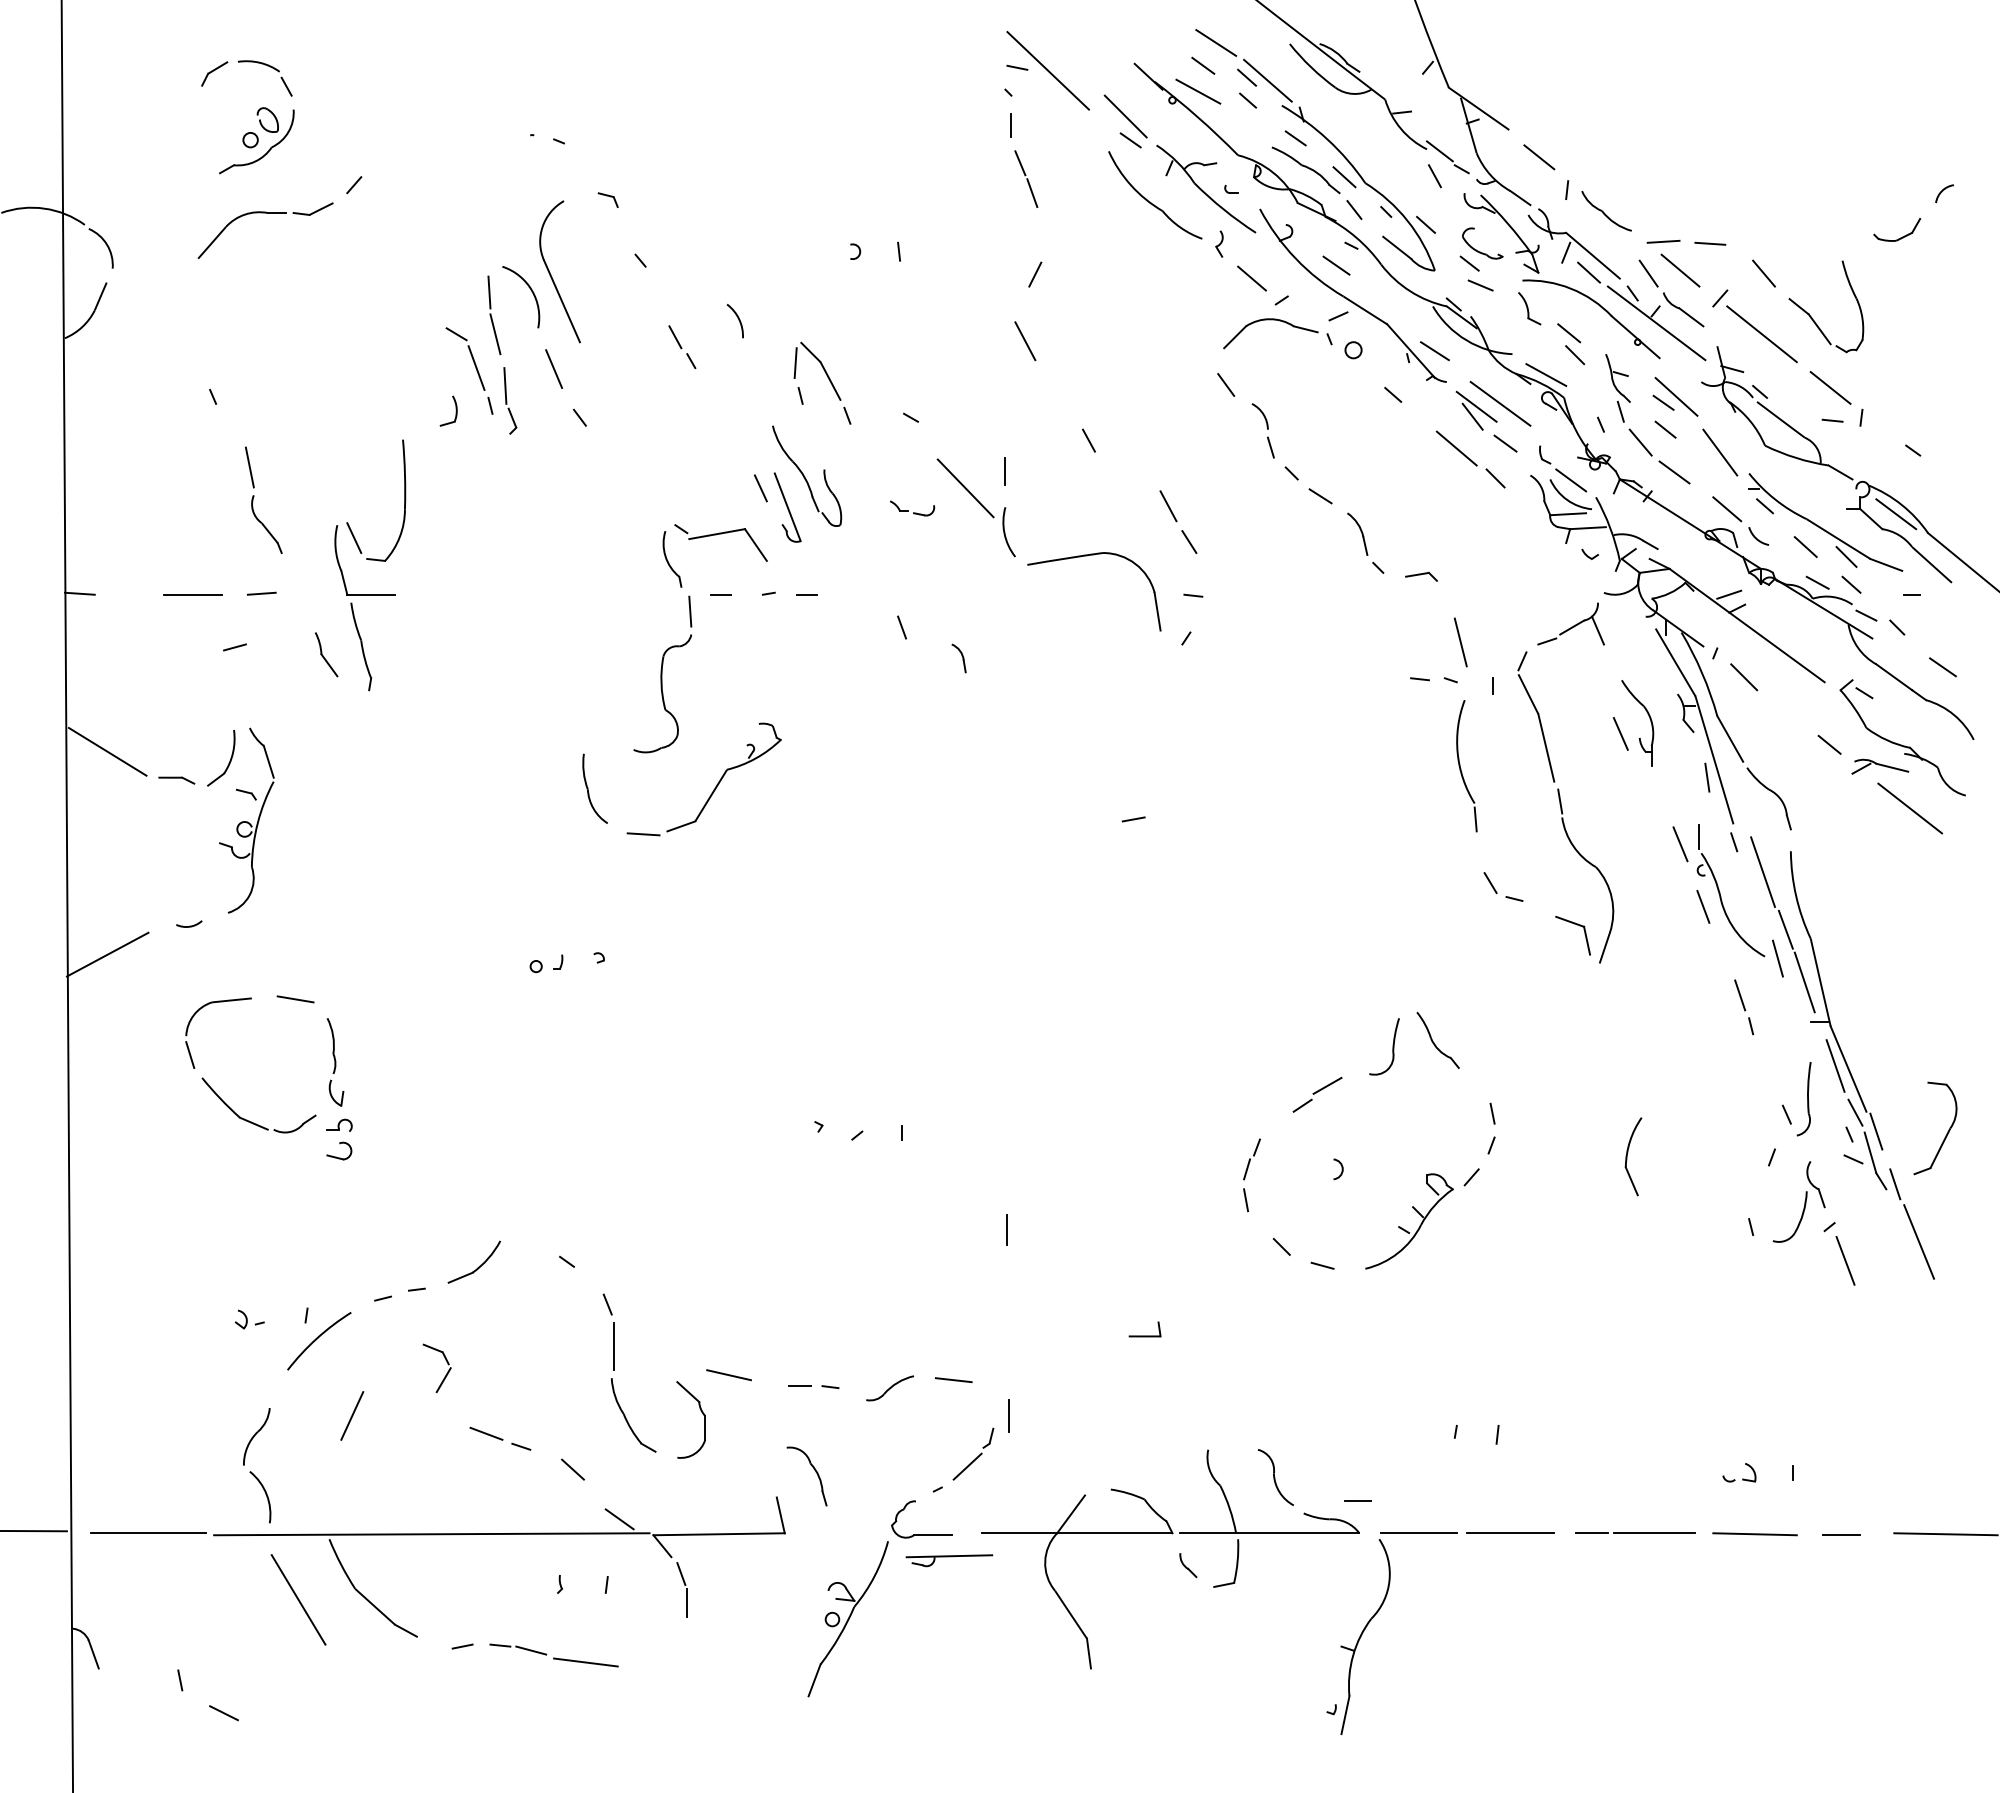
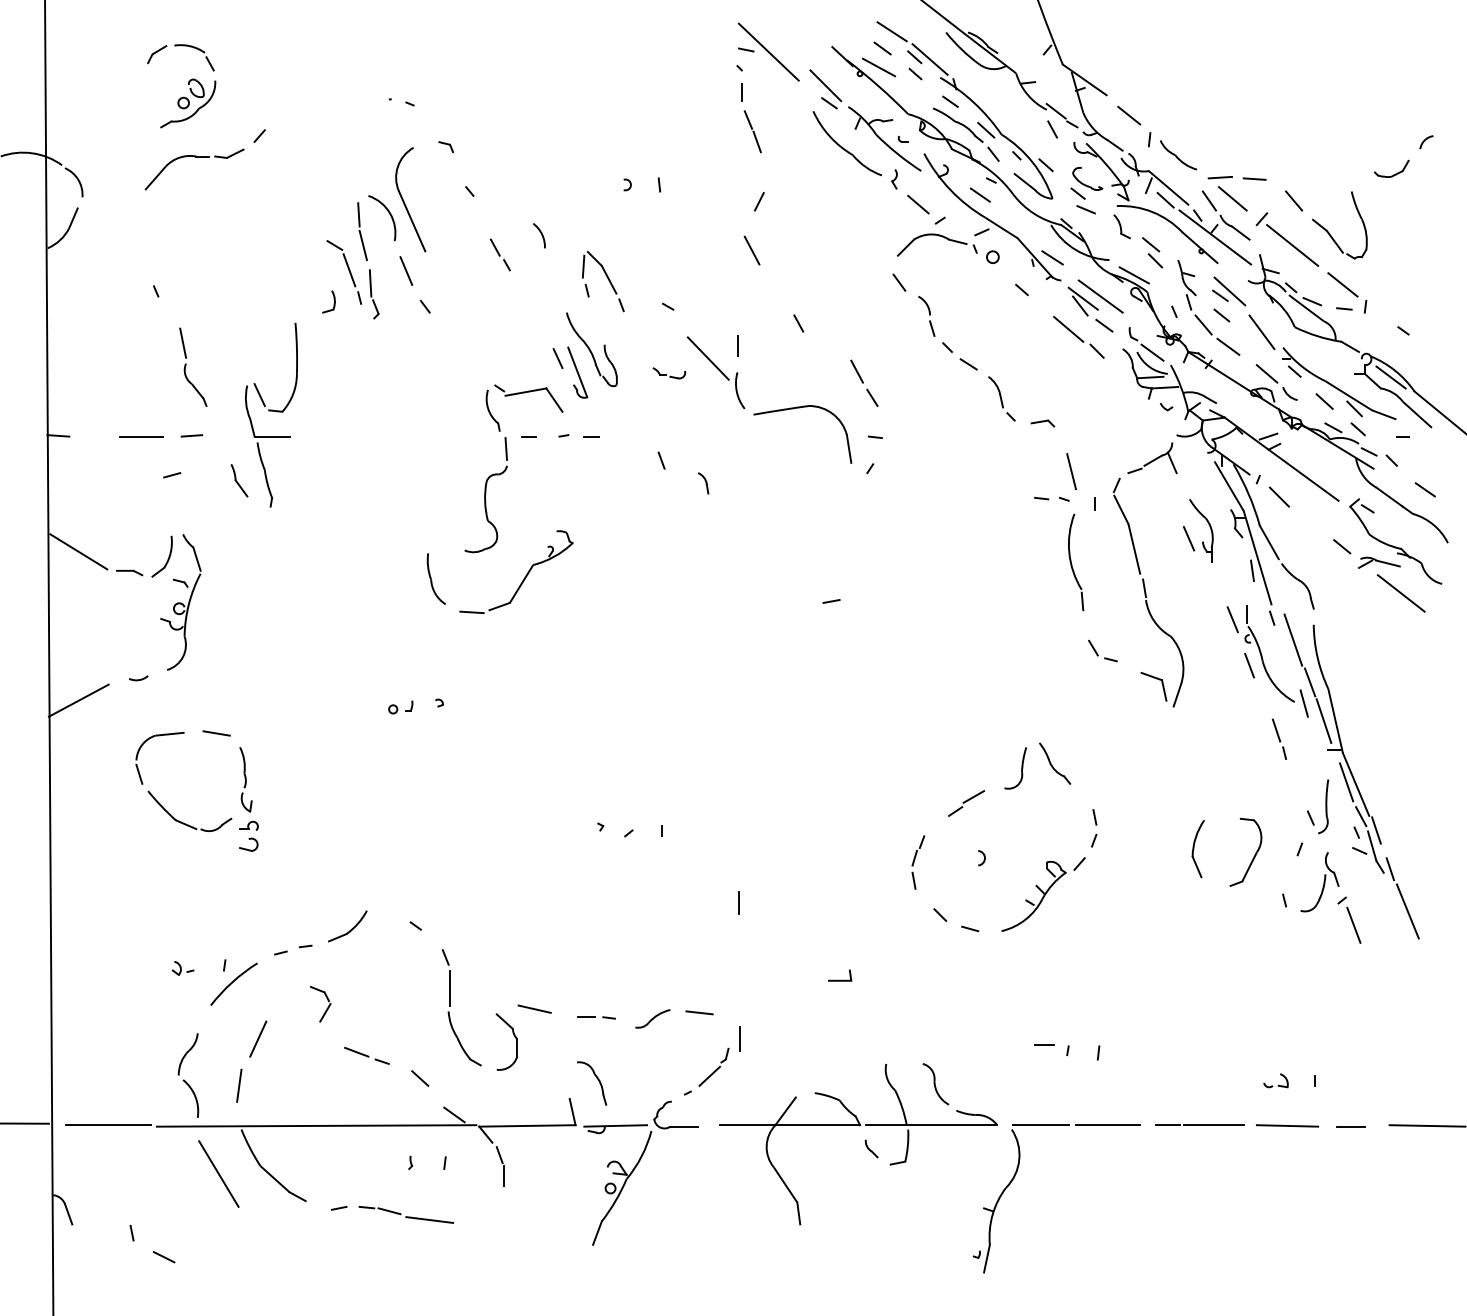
line: (1788, 410) -> (1312, 301), added
part: (1946, 1133) -> (1254, 856), moved
line: (326, 1479) -> (239, 1085), added
line: (1357, 1500) -> (1044, 1044), moved
part: (949, 1560) -> (615, 1129), moved

